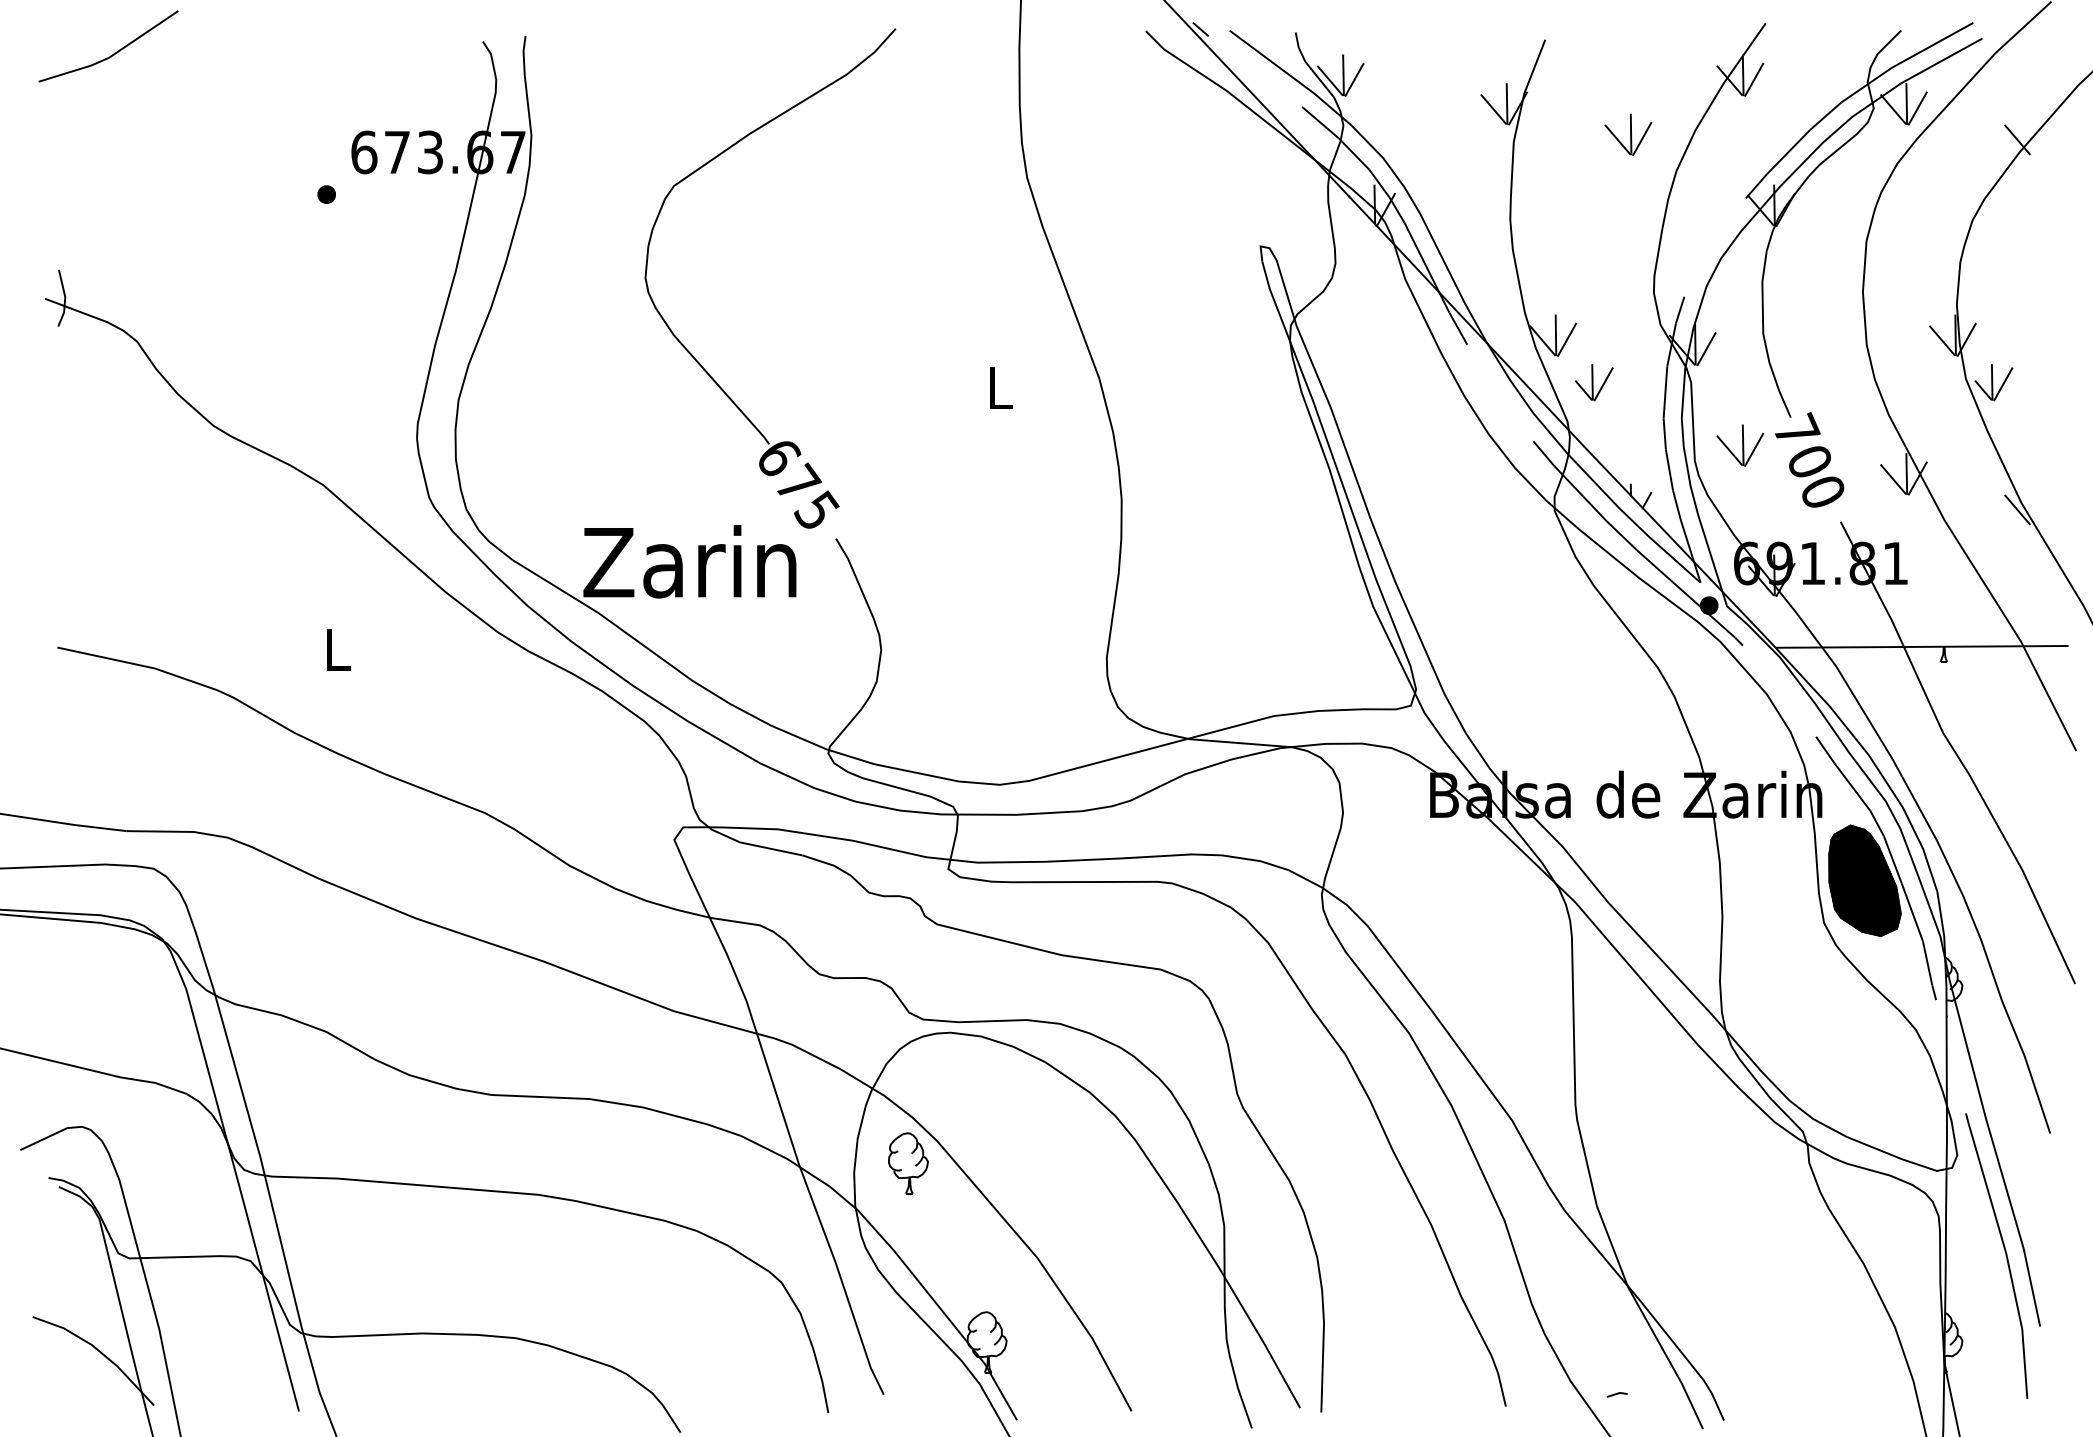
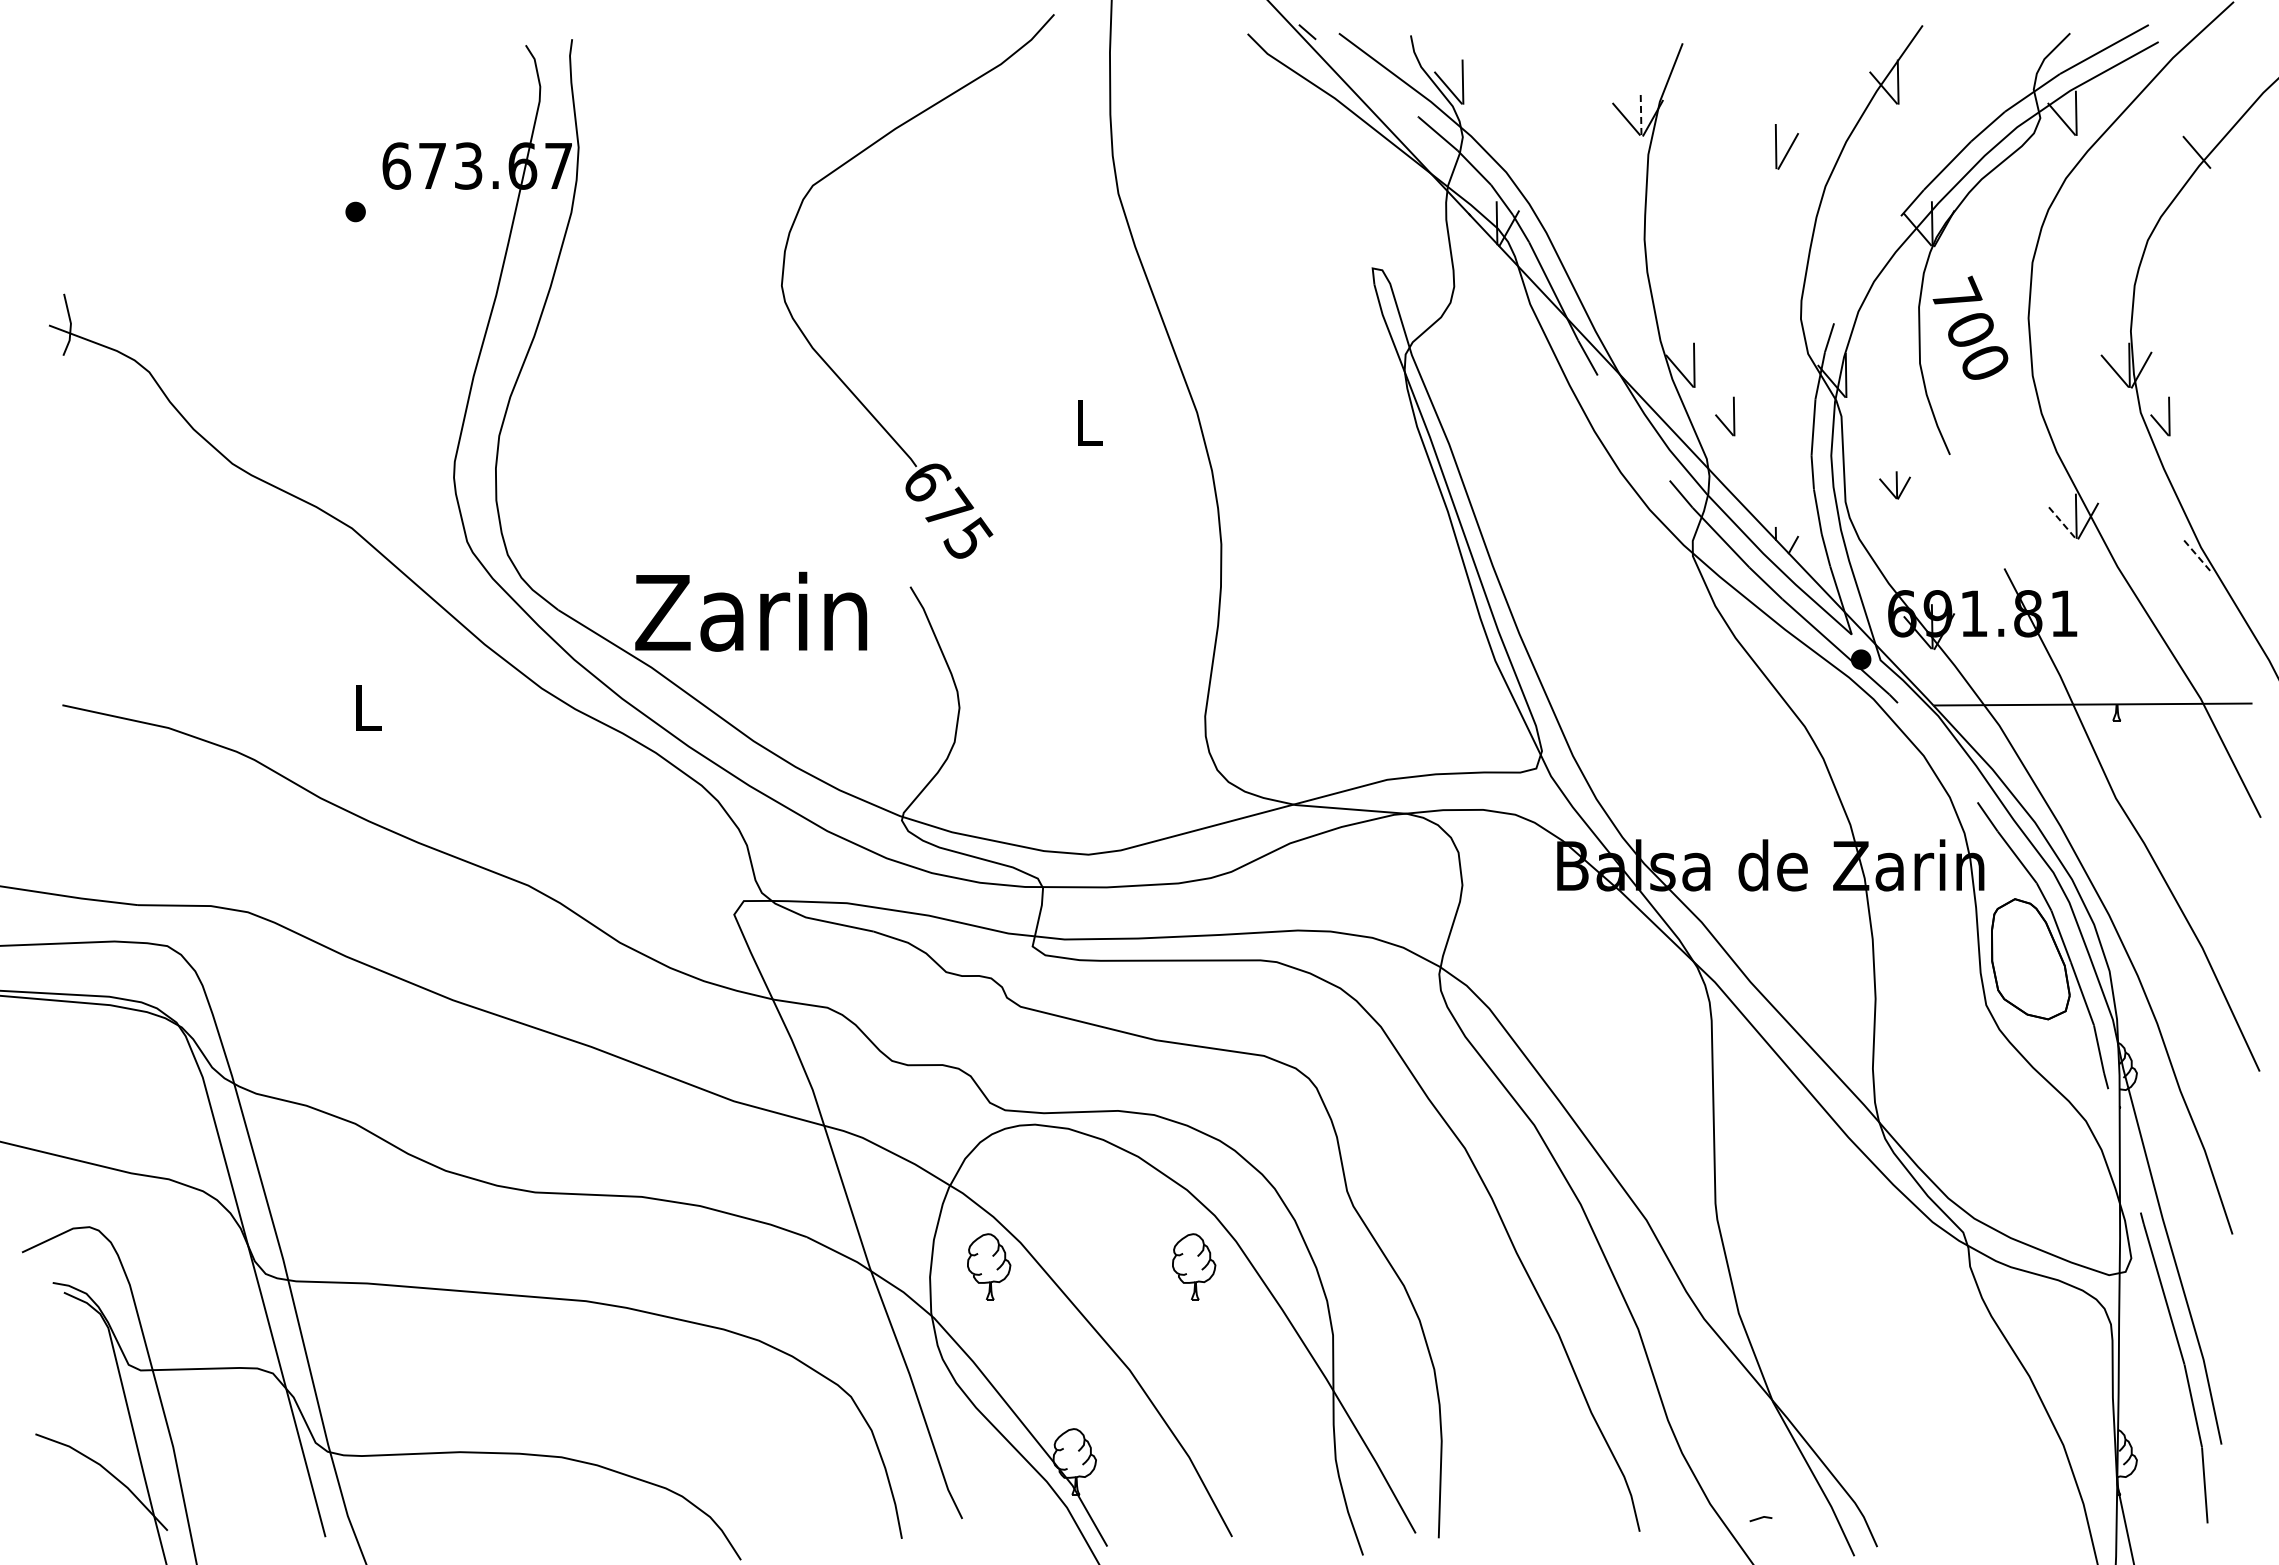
line: (111, 54) -> (121, 59), removed
line: (1354, 79) -> (1474, 86), removed
line: (1753, 79) -> (1909, 86), removed
line: (1507, 104) -> (1641, 113), solid -> dashed
line: (1917, 107) -> (2088, 117), removed
line: (1617, 139) -> (1761, 151), removed
line: (1567, 339) -> (1706, 369), removed
line: (1706, 348) -> (1858, 379), removed
part: (692, 353) -> (832, 368), moved
line: (1602, 384) -> (1745, 418), removed
line: (2003, 384) -> (2181, 418), removed
part: (1739, 445) -> (1894, 485), size x0.6
text: (1809, 459) -> (1970, 327), moved
line: (1893, 478) -> (2061, 521), solid -> dashed
line: (2017, 509) -> (2196, 554), solid -> dashed
fill: (1864, 881) -> (2030, 959), removed
part: (1097, 1162) -> (1194, 1266), added

